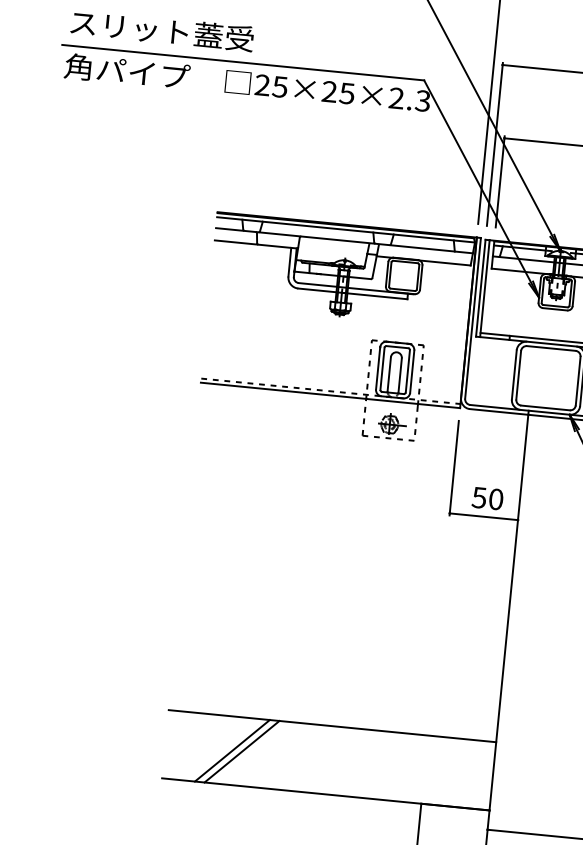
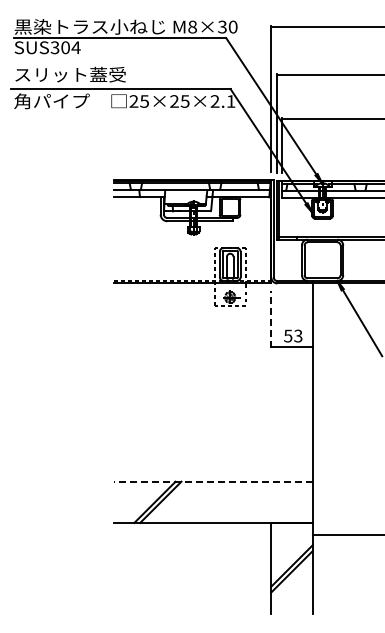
text: (422, 100) -> (230, 101), 25×25×2.3 -> 25×25×2.1
line: (454, 467) -> (271, 319), solid -> dashed
text: (496, 498) -> (298, 335), 50 -> 53
line: (332, 725) -> (213, 481), solid -> dashed

